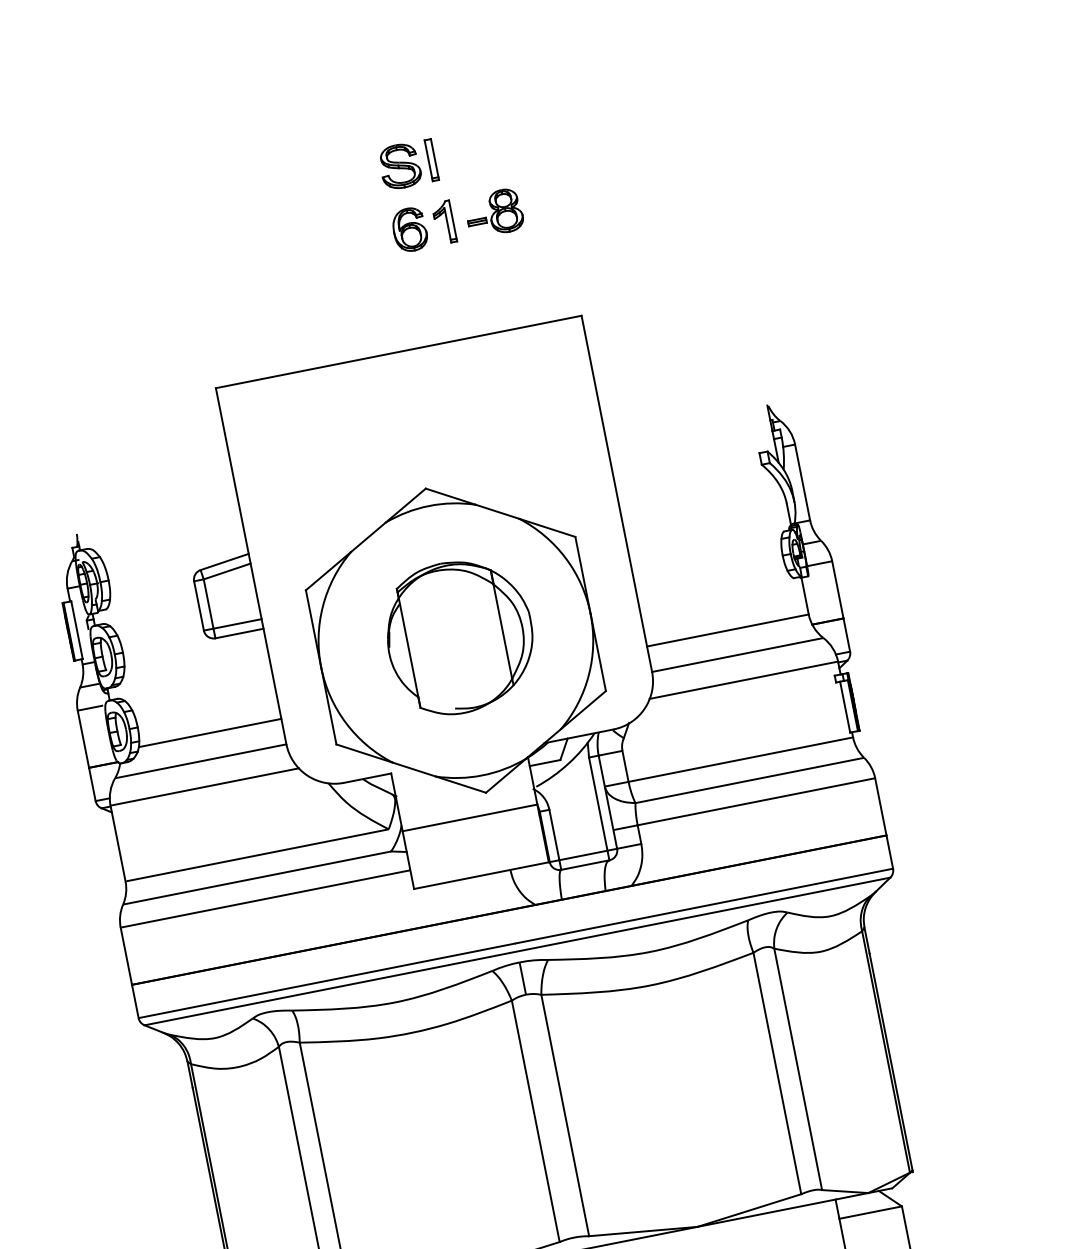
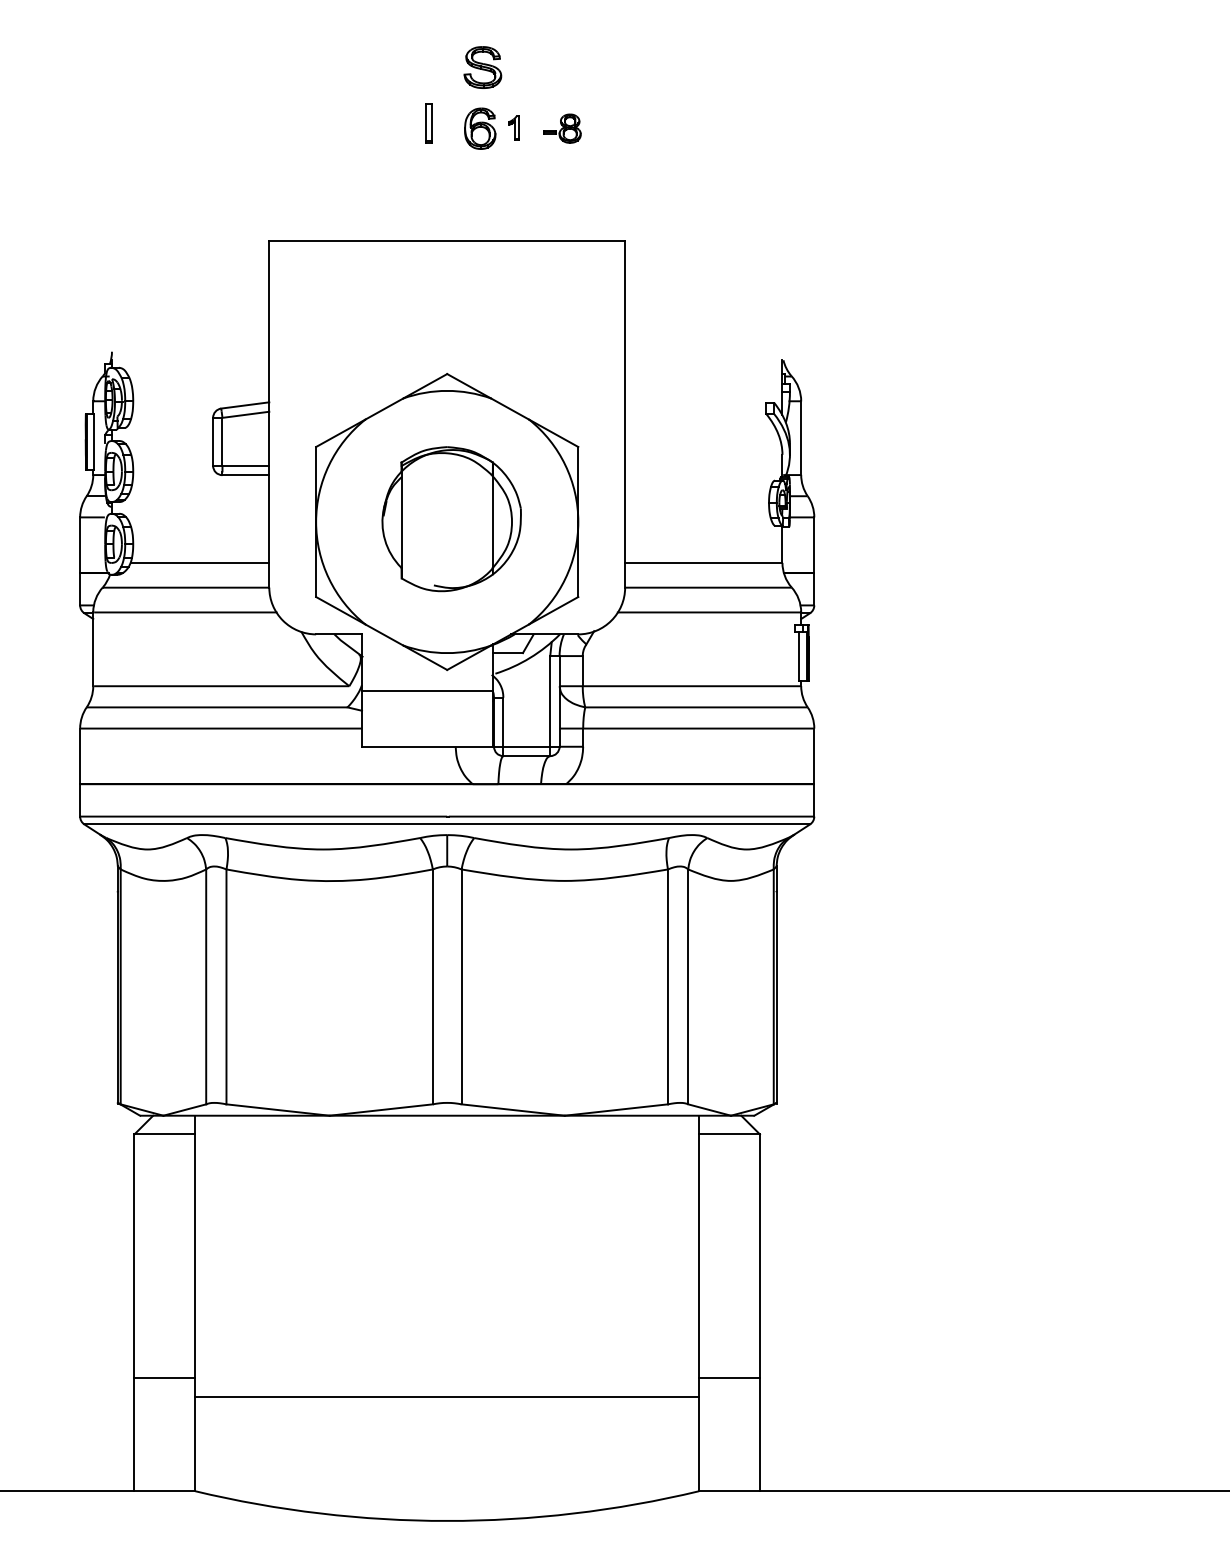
part: (431, 160) -> (428, 123), moved
part: (494, 212) -> (562, 128), size x0.7
part: (443, 221) -> (513, 127), size x0.6

